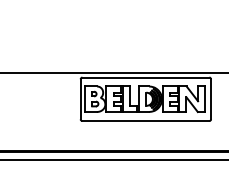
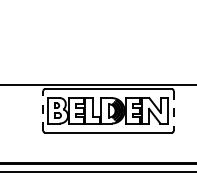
line: (80, 99) -> (43, 111), solid -> dashed
line: (211, 99) -> (174, 111), solid -> dashed

